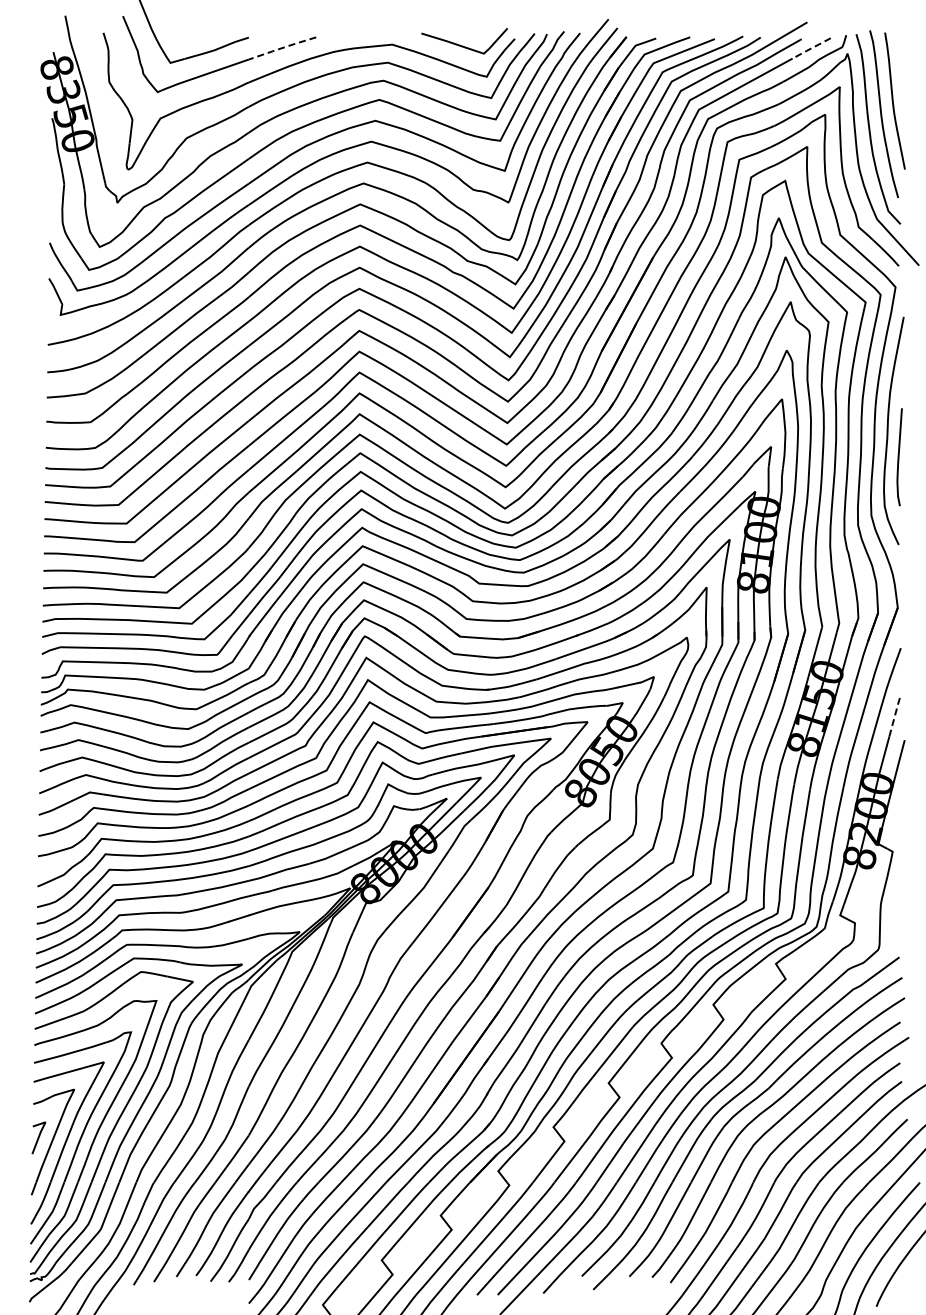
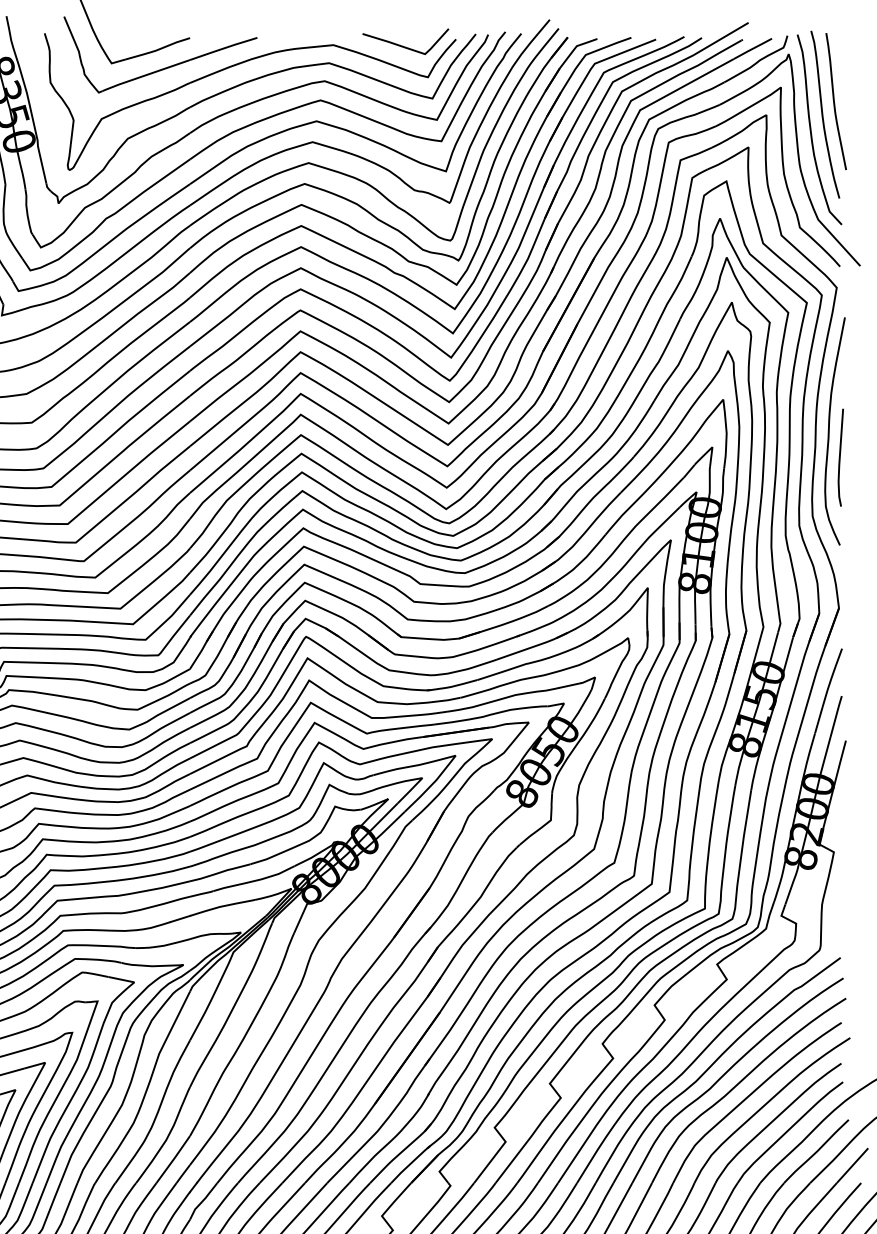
line: (282, 48) -> (223, 48), dashed -> solid
line: (811, 48) -> (752, 48), dashed -> solid
line: (895, 715) -> (836, 715), dashed -> solid

